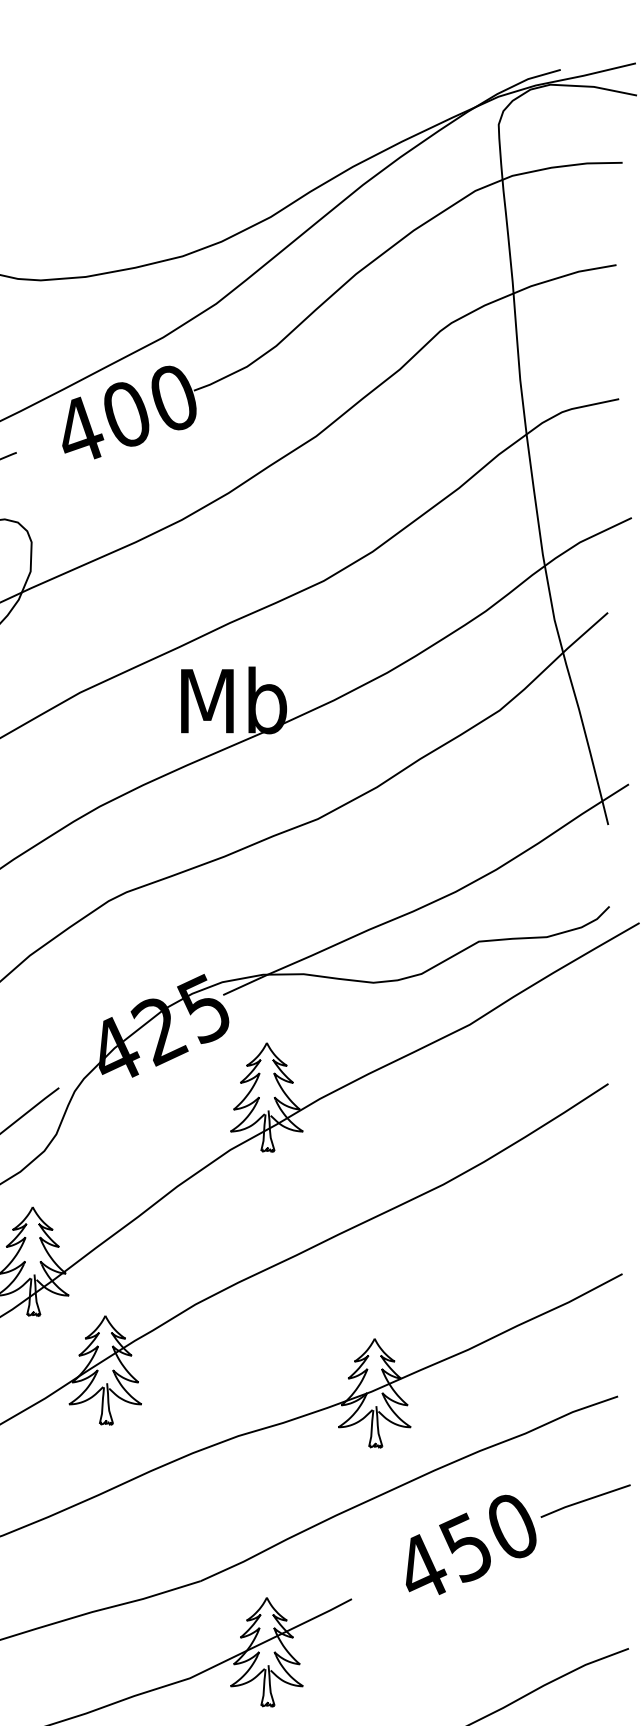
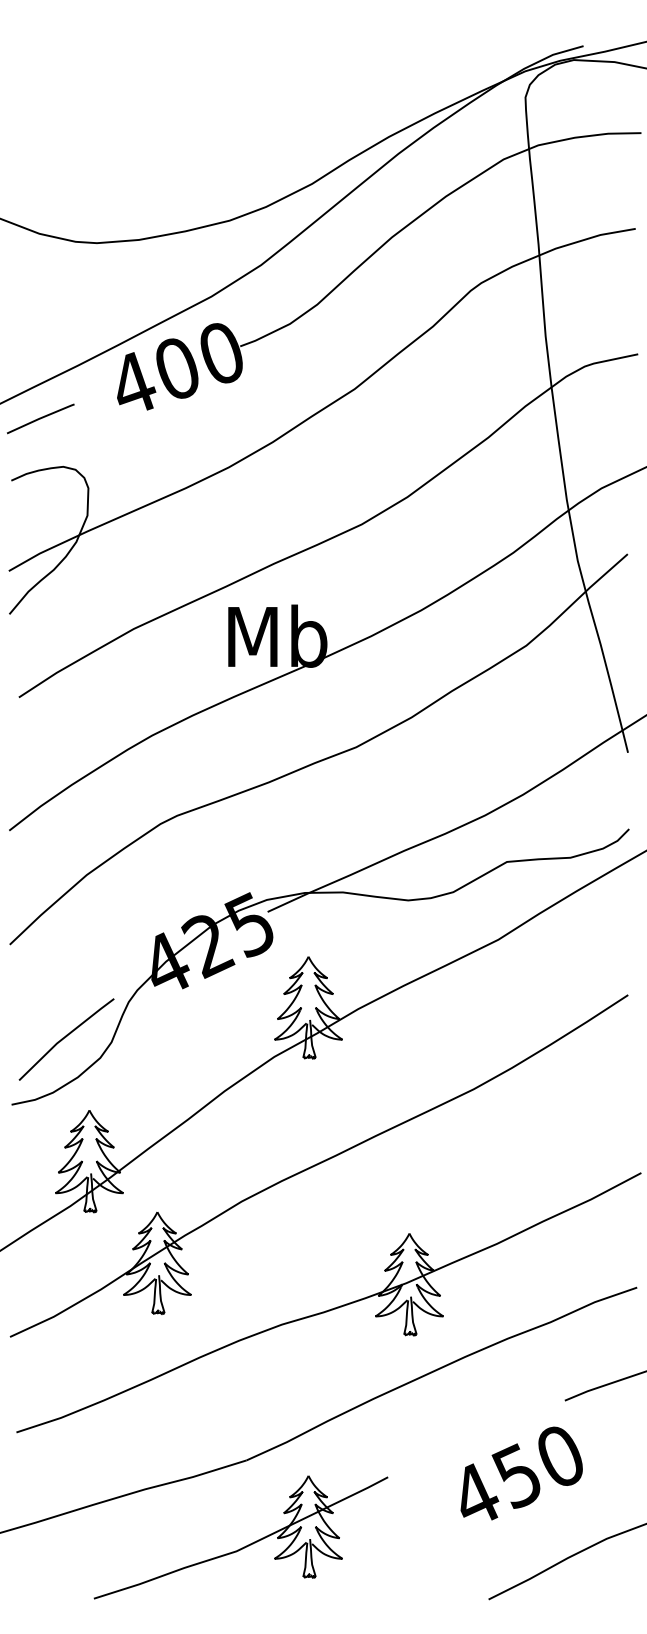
text: (470, 1544) -> (521, 1473), moved

